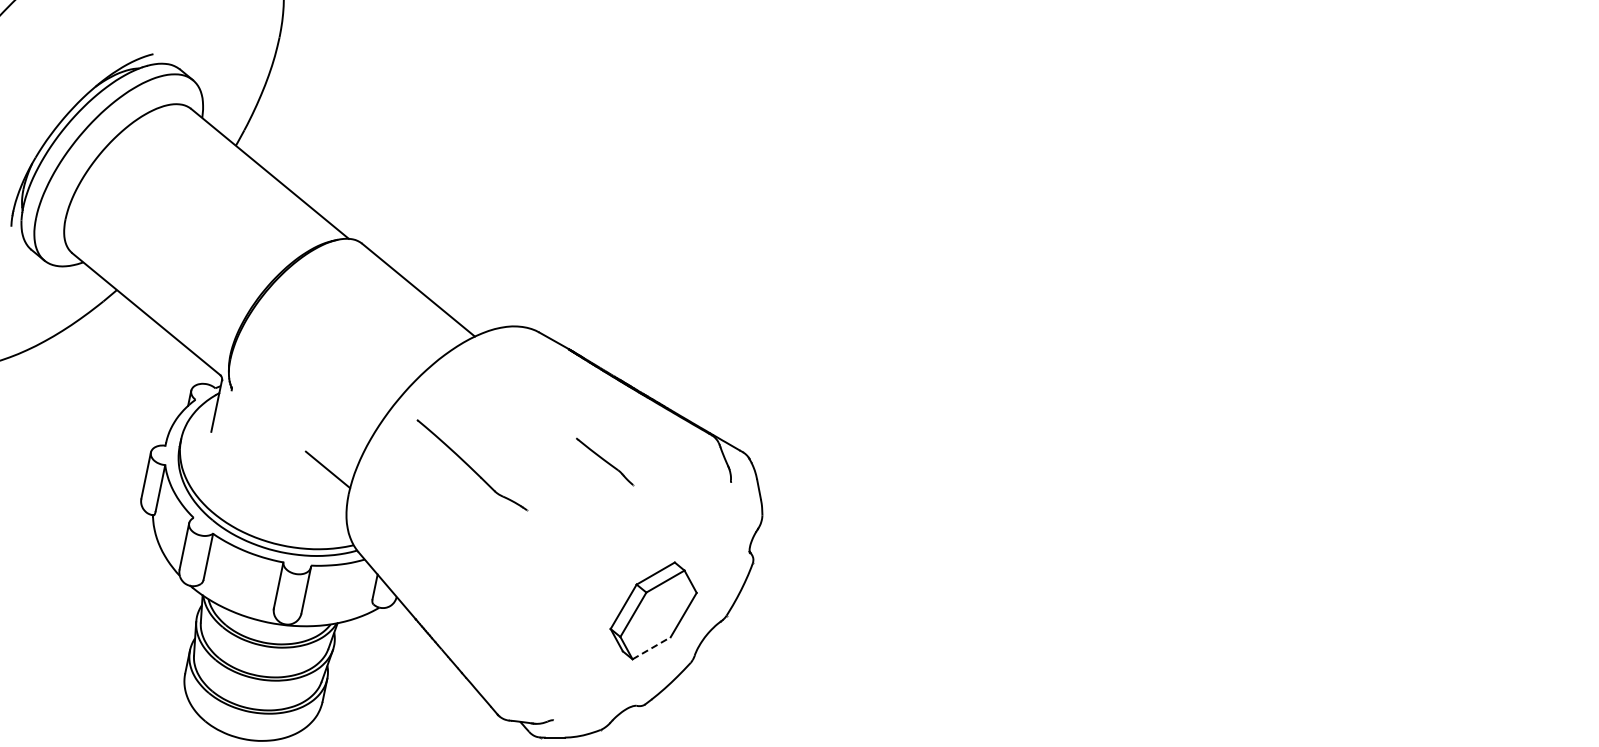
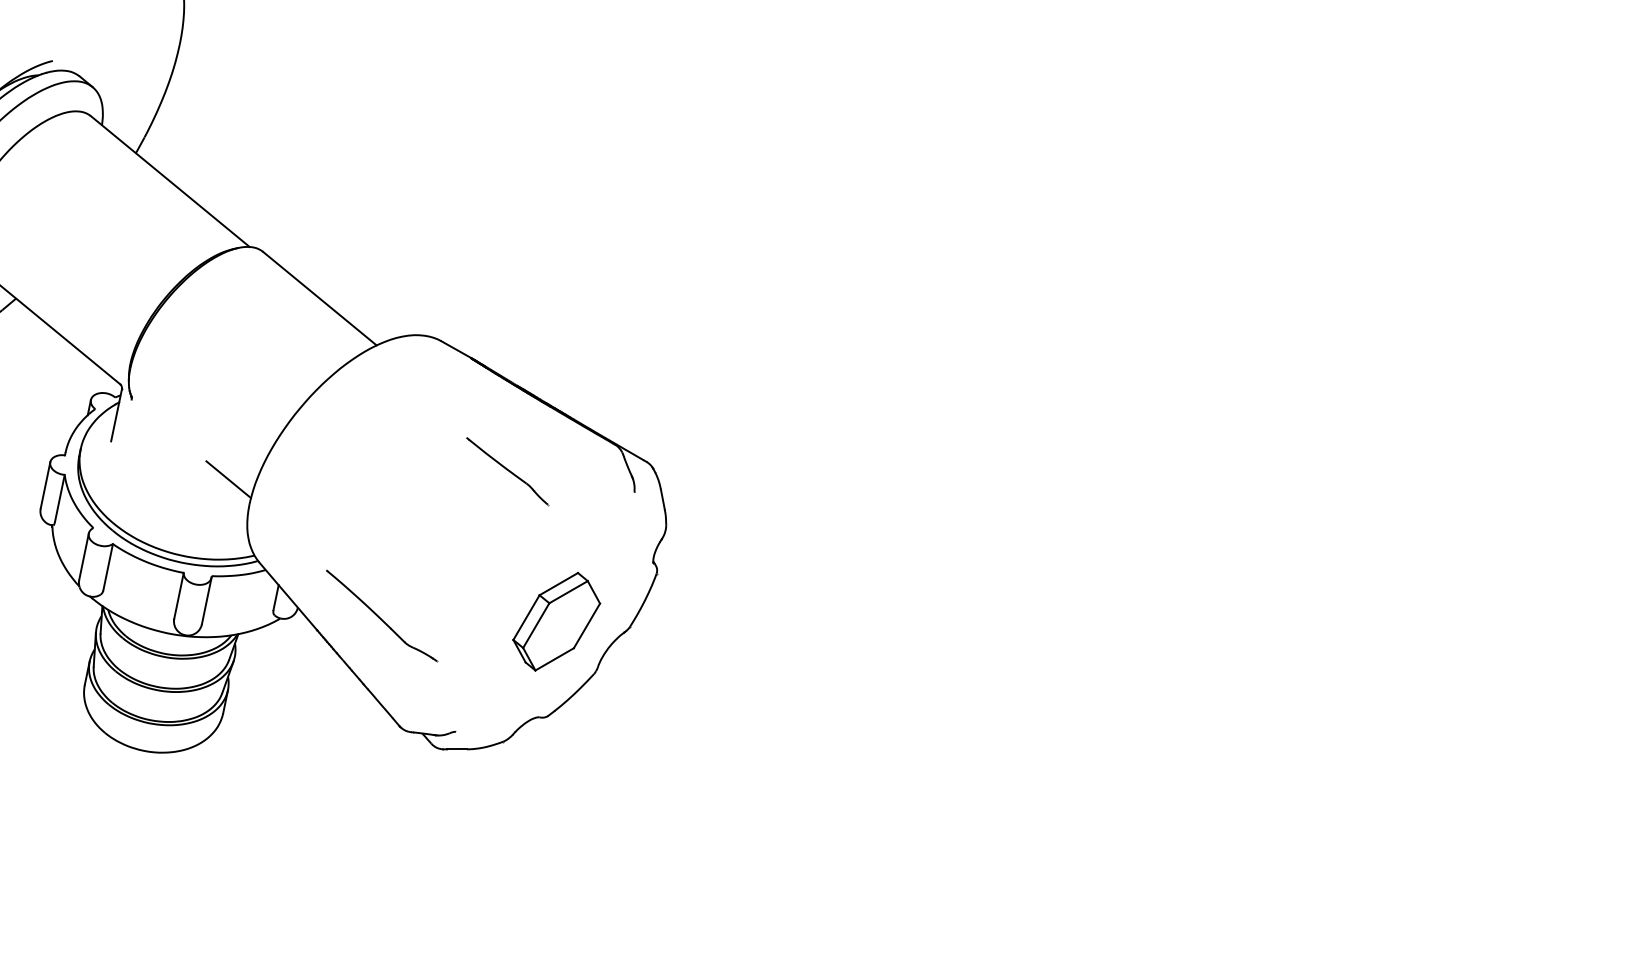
part: (604, 461) -> (507, 471), size x1.43
part: (472, 464) -> (382, 615), moved
line: (652, 648) -> (555, 659), dashed -> solid

